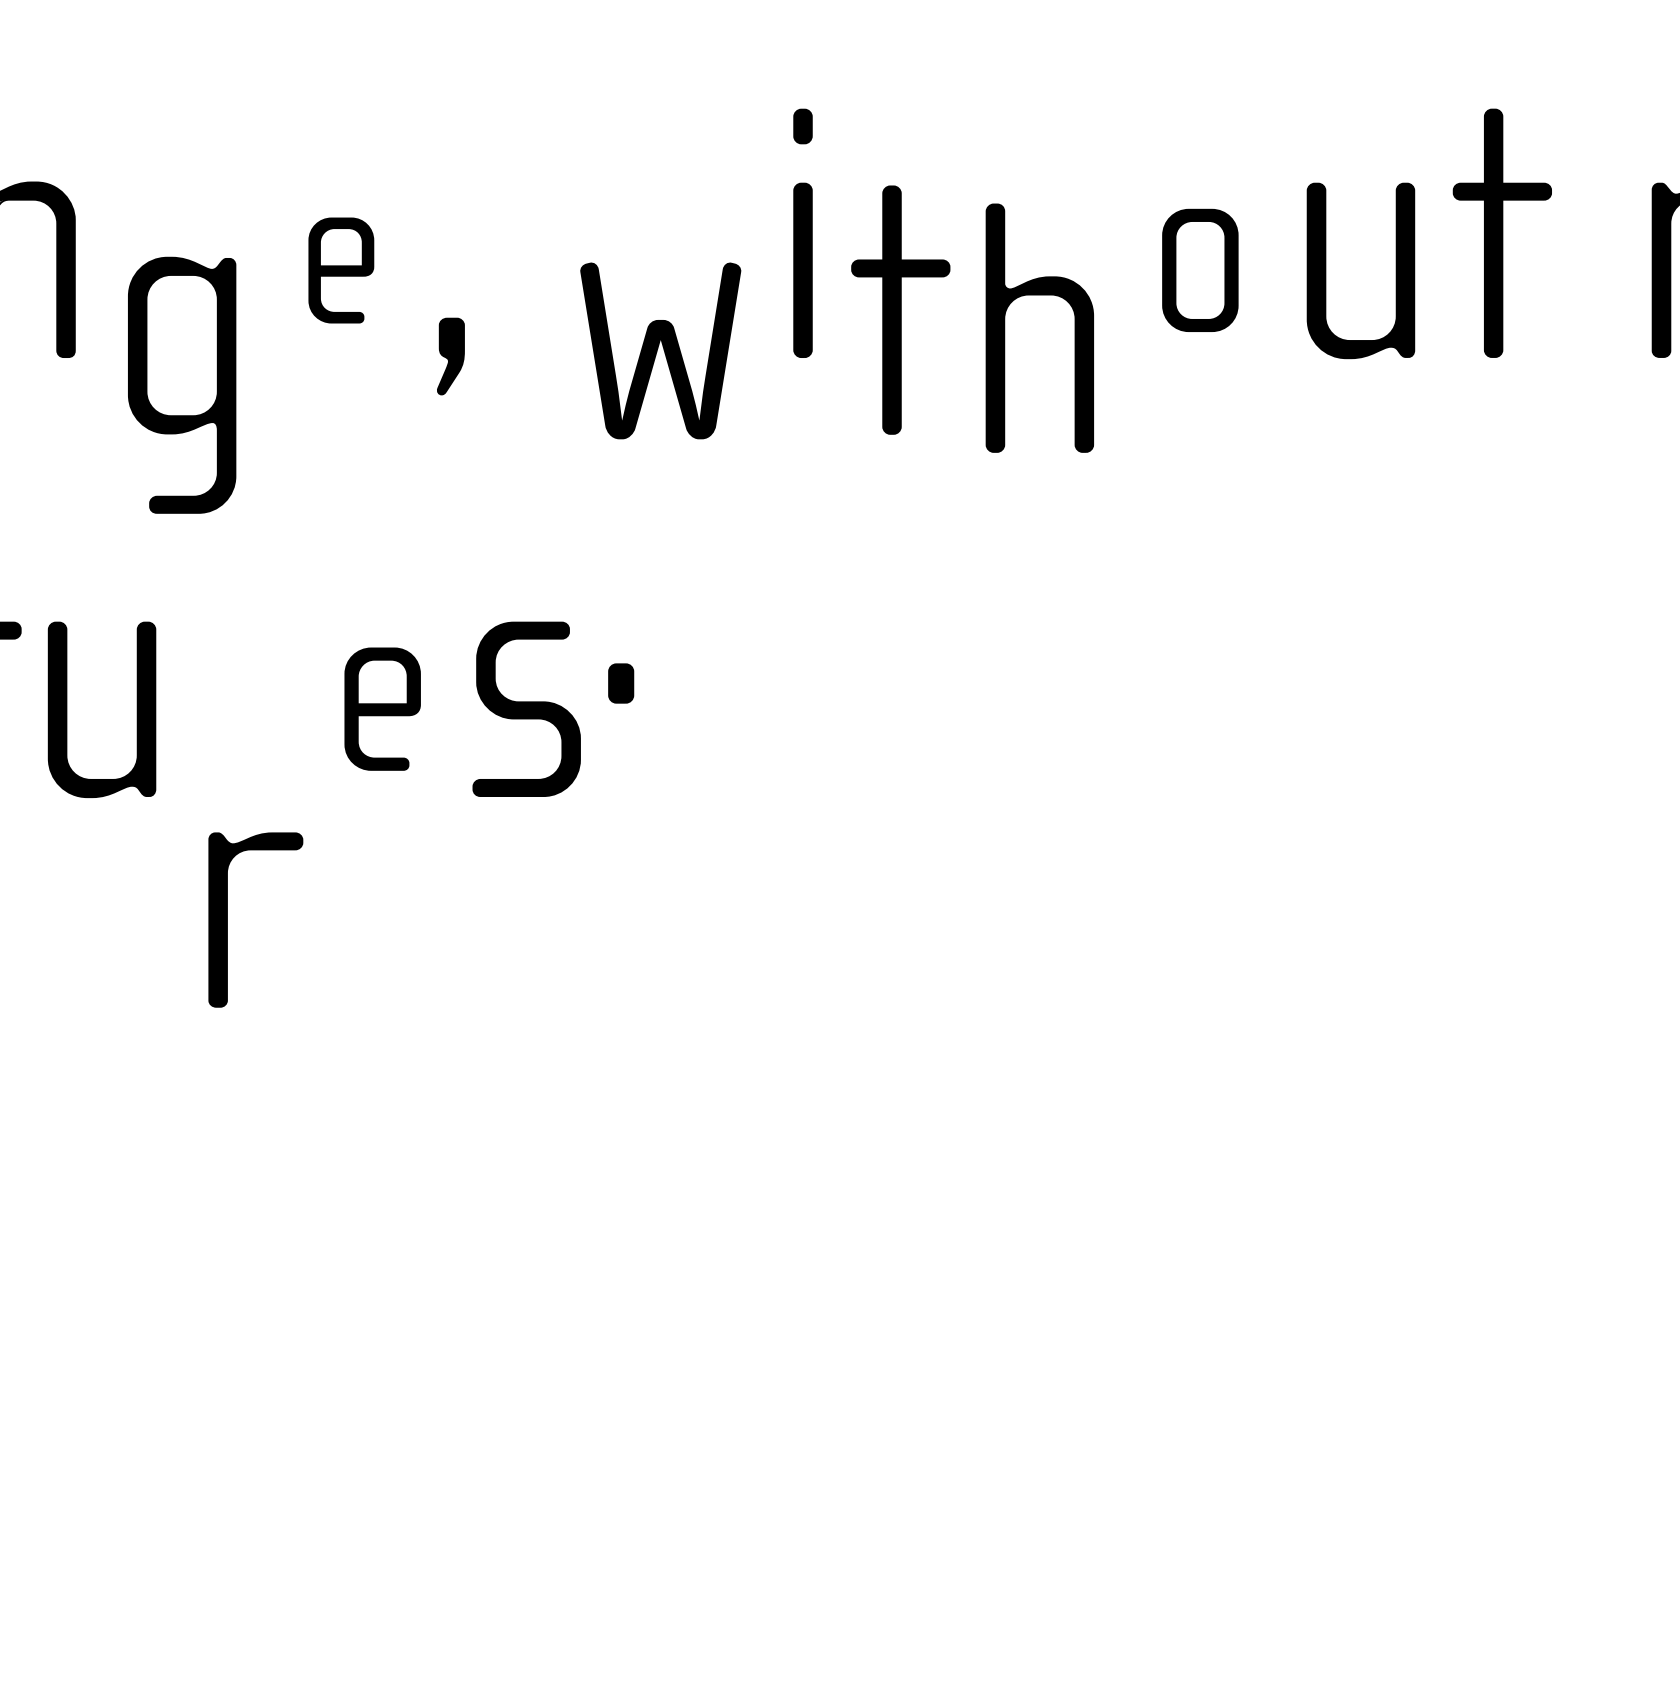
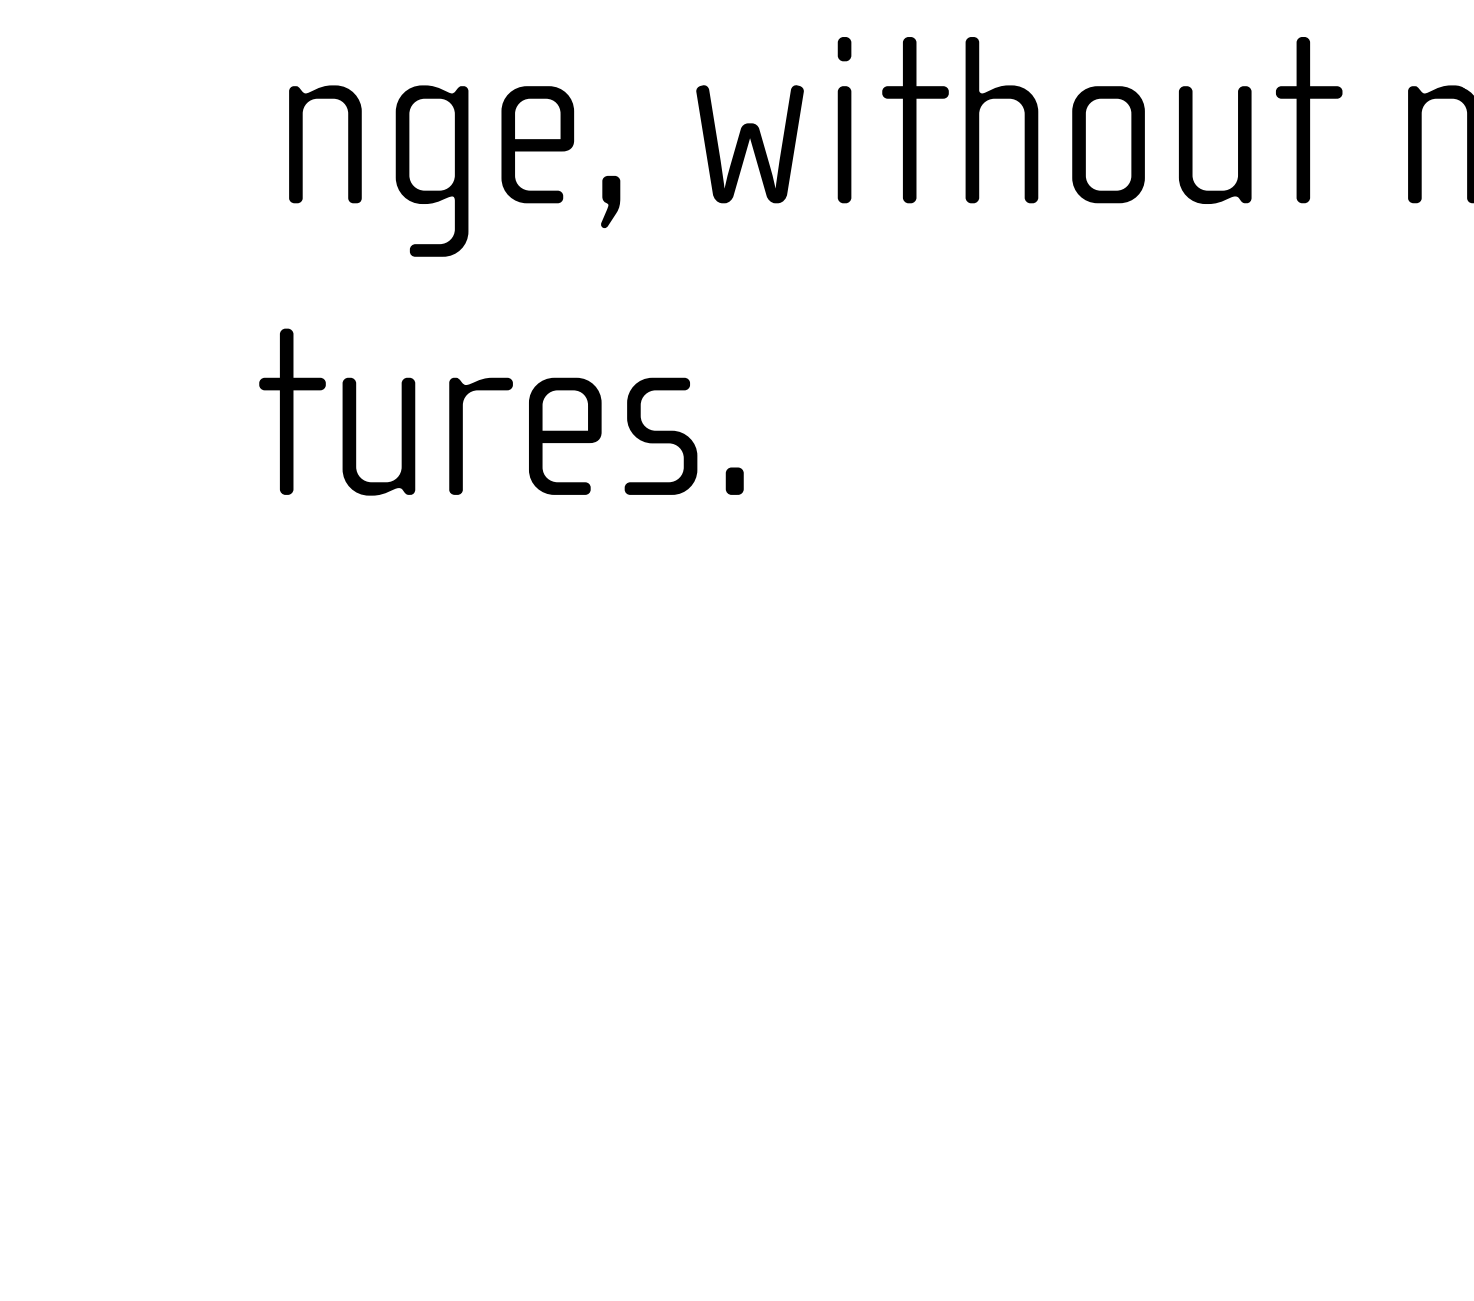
part: (340, 270) -> (537, 144), size x1.67
part: (1200, 270) -> (1108, 144), size x1.43
part: (1039, 295) -> (1001, 98), moved
part: (900, 310) -> (915, 120), moved
part: (659, 351) -> (749, 144), moved
part: (181, 384) -> (431, 170), moved
part: (620, 682) -> (734, 480), moved
part: (382, 708) -> (565, 435), size x1.43
part: (227, 918) -> (462, 435), moved

